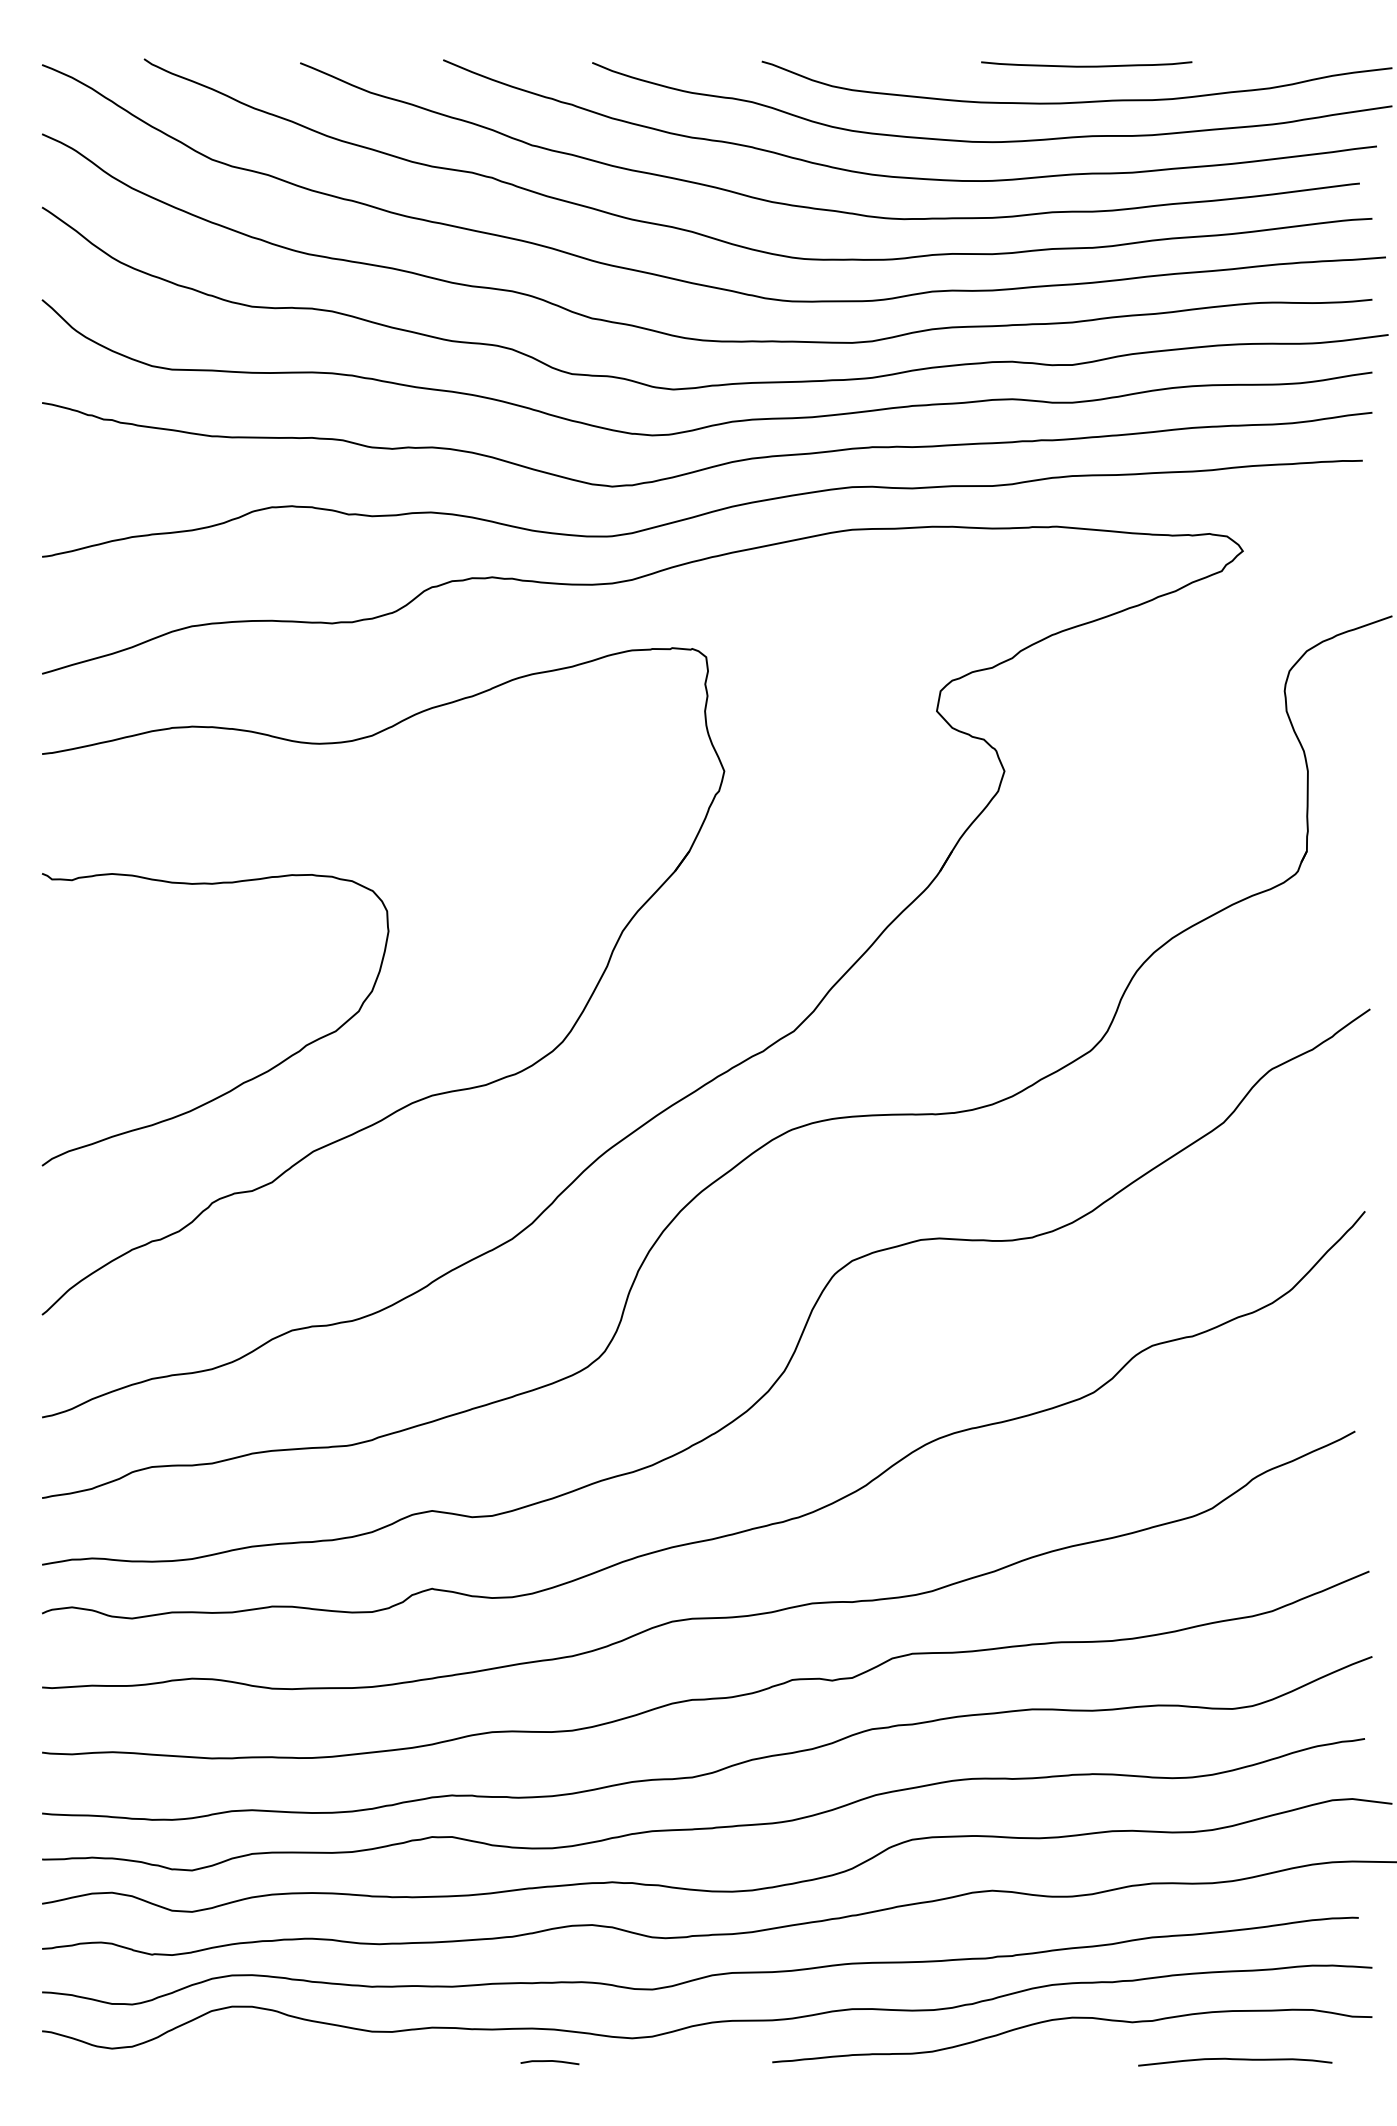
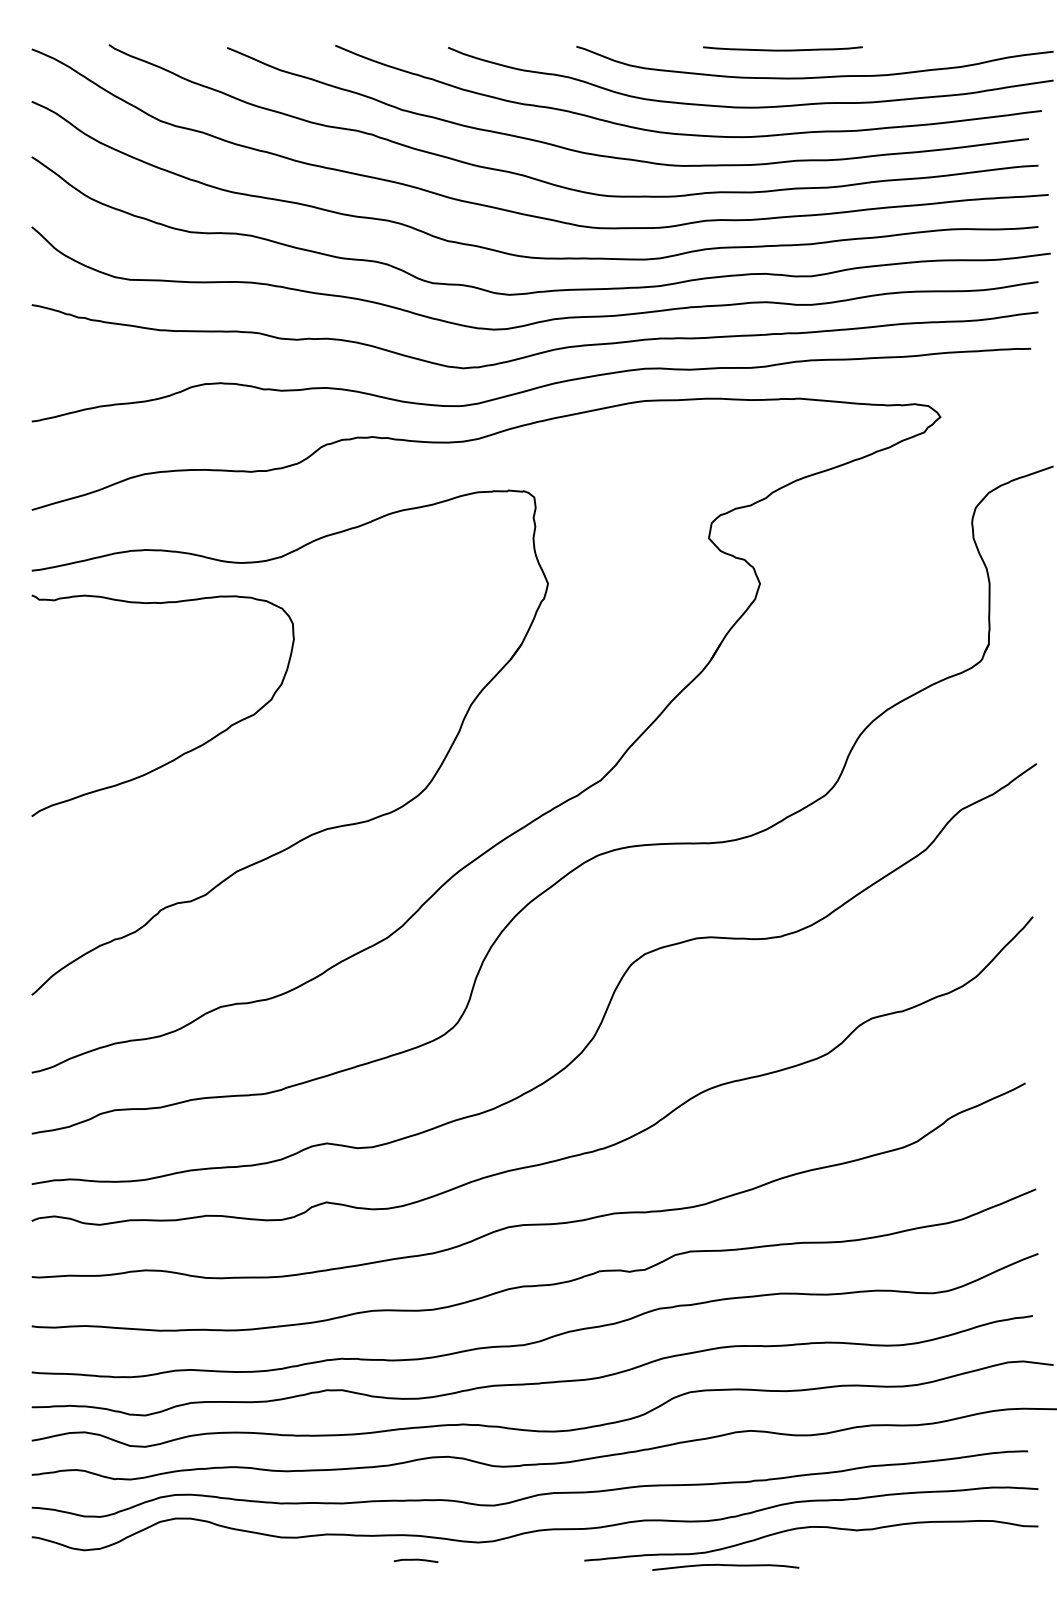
curve: (1086, 65) -> (782, 49), moved
curve: (246, 1080) -> (186, 751), moved
curve: (1235, 2060) -> (725, 1566), moved

